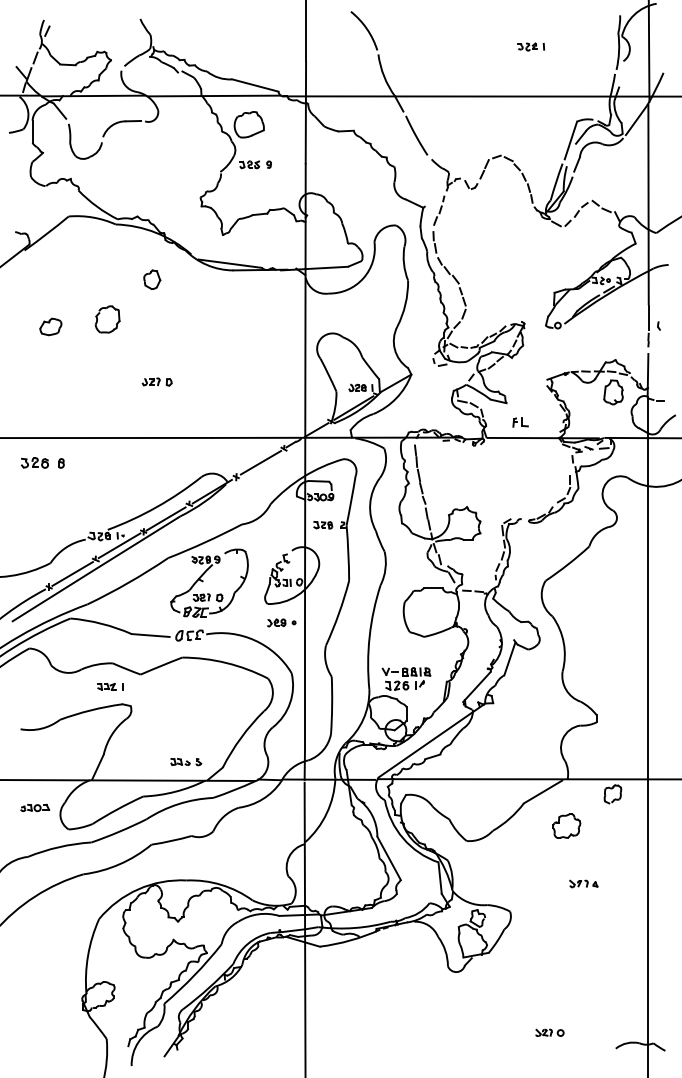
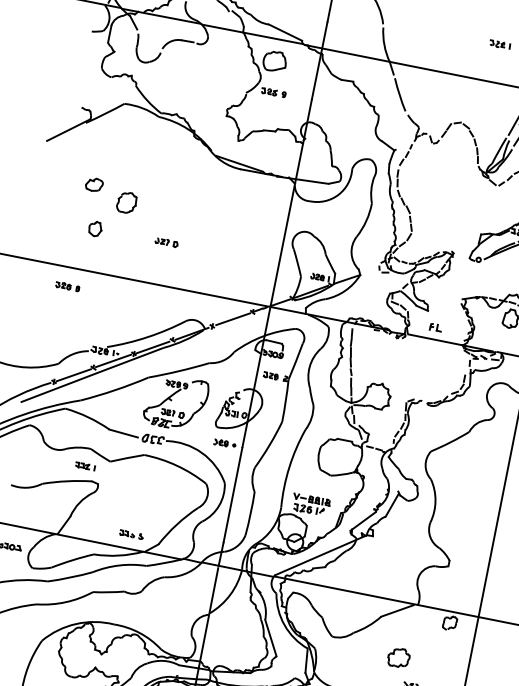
part: (152, 279) -> (95, 228), moved
part: (107, 319) -> (126, 202), moved
part: (42, 462) -> (67, 286), size x0.71
part: (566, 825) -> (398, 657), moved

